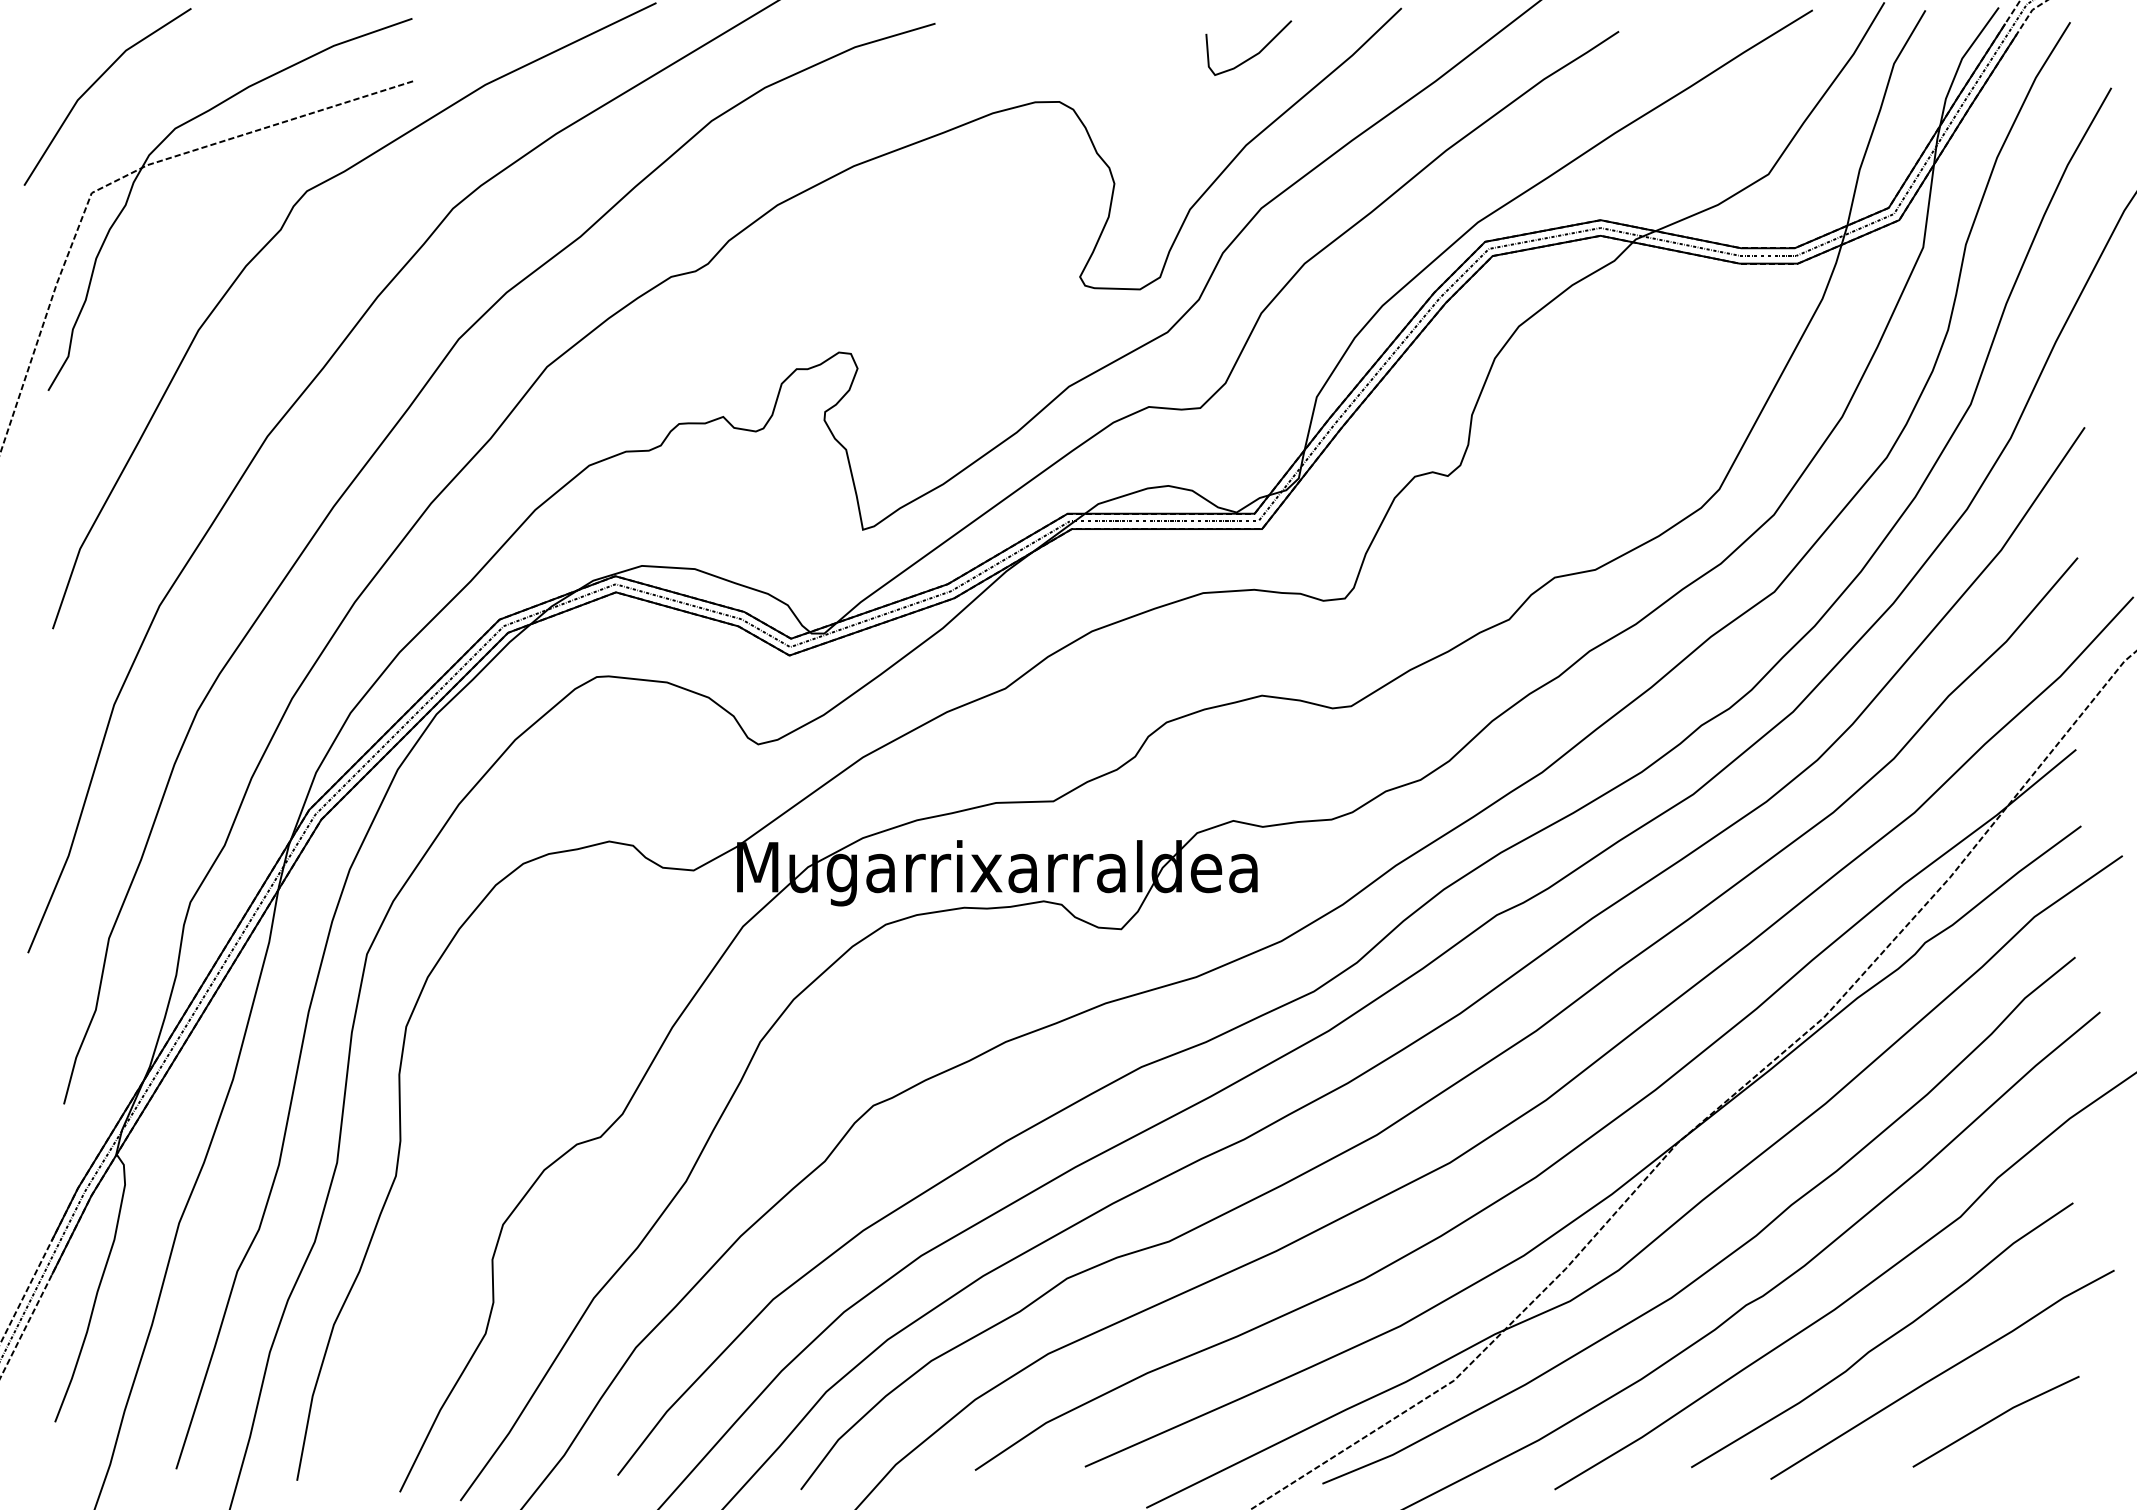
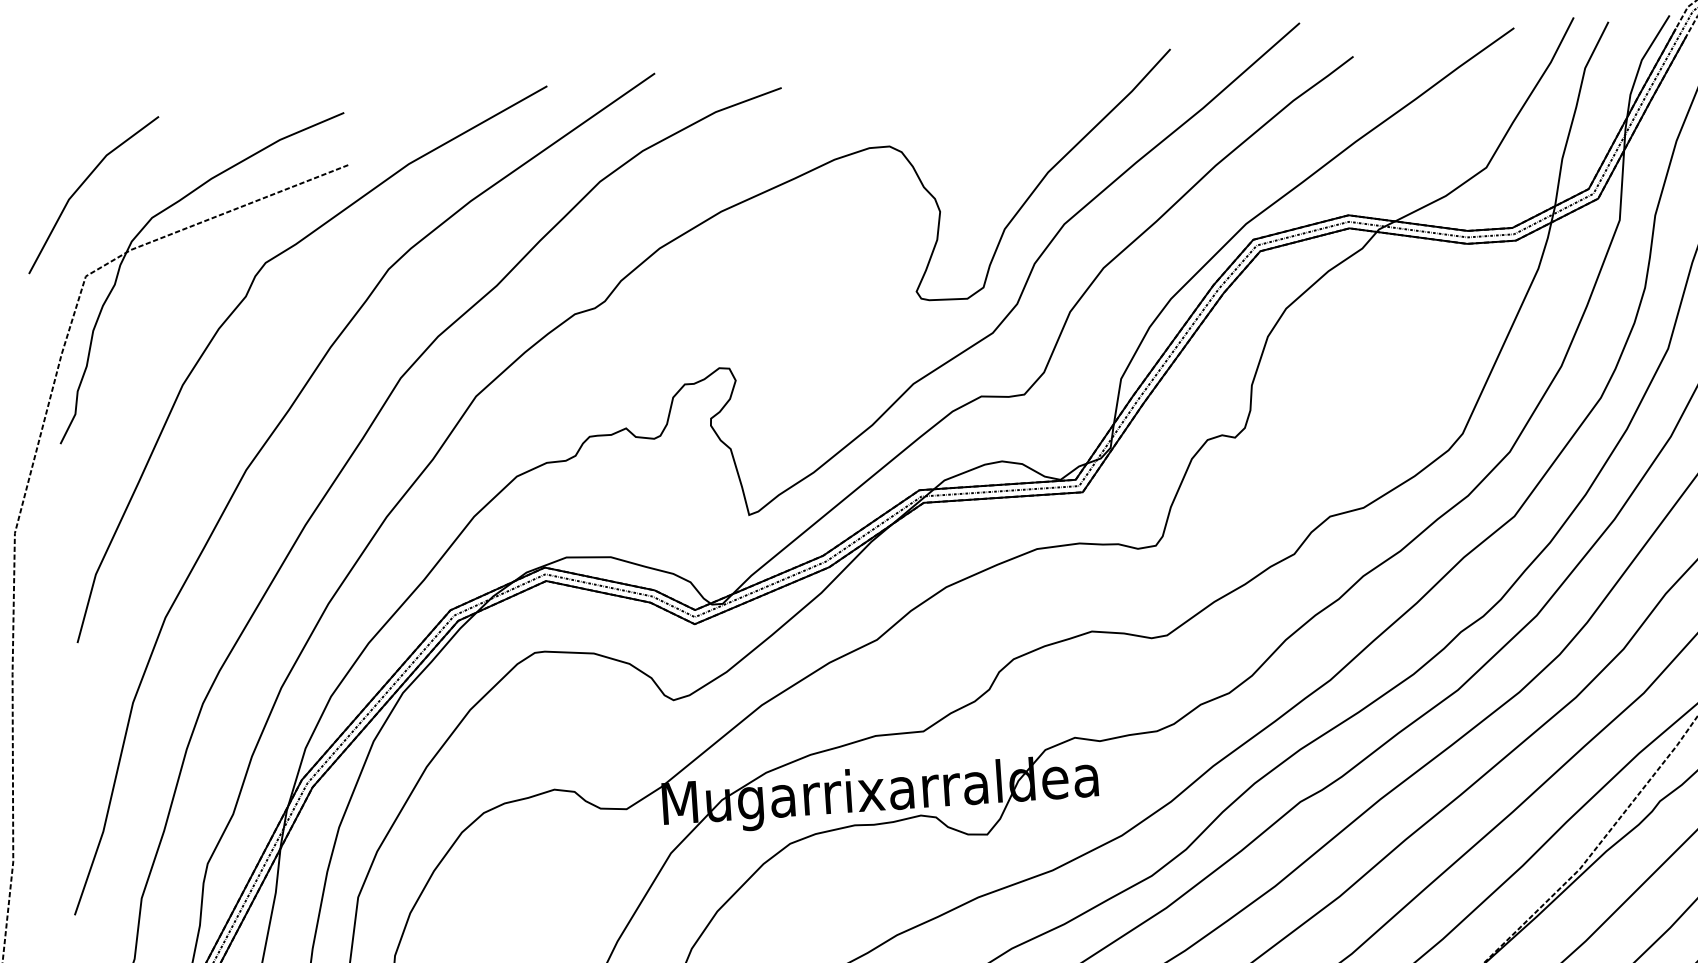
curve: (1254, 54) -> (1050, 96), removed

